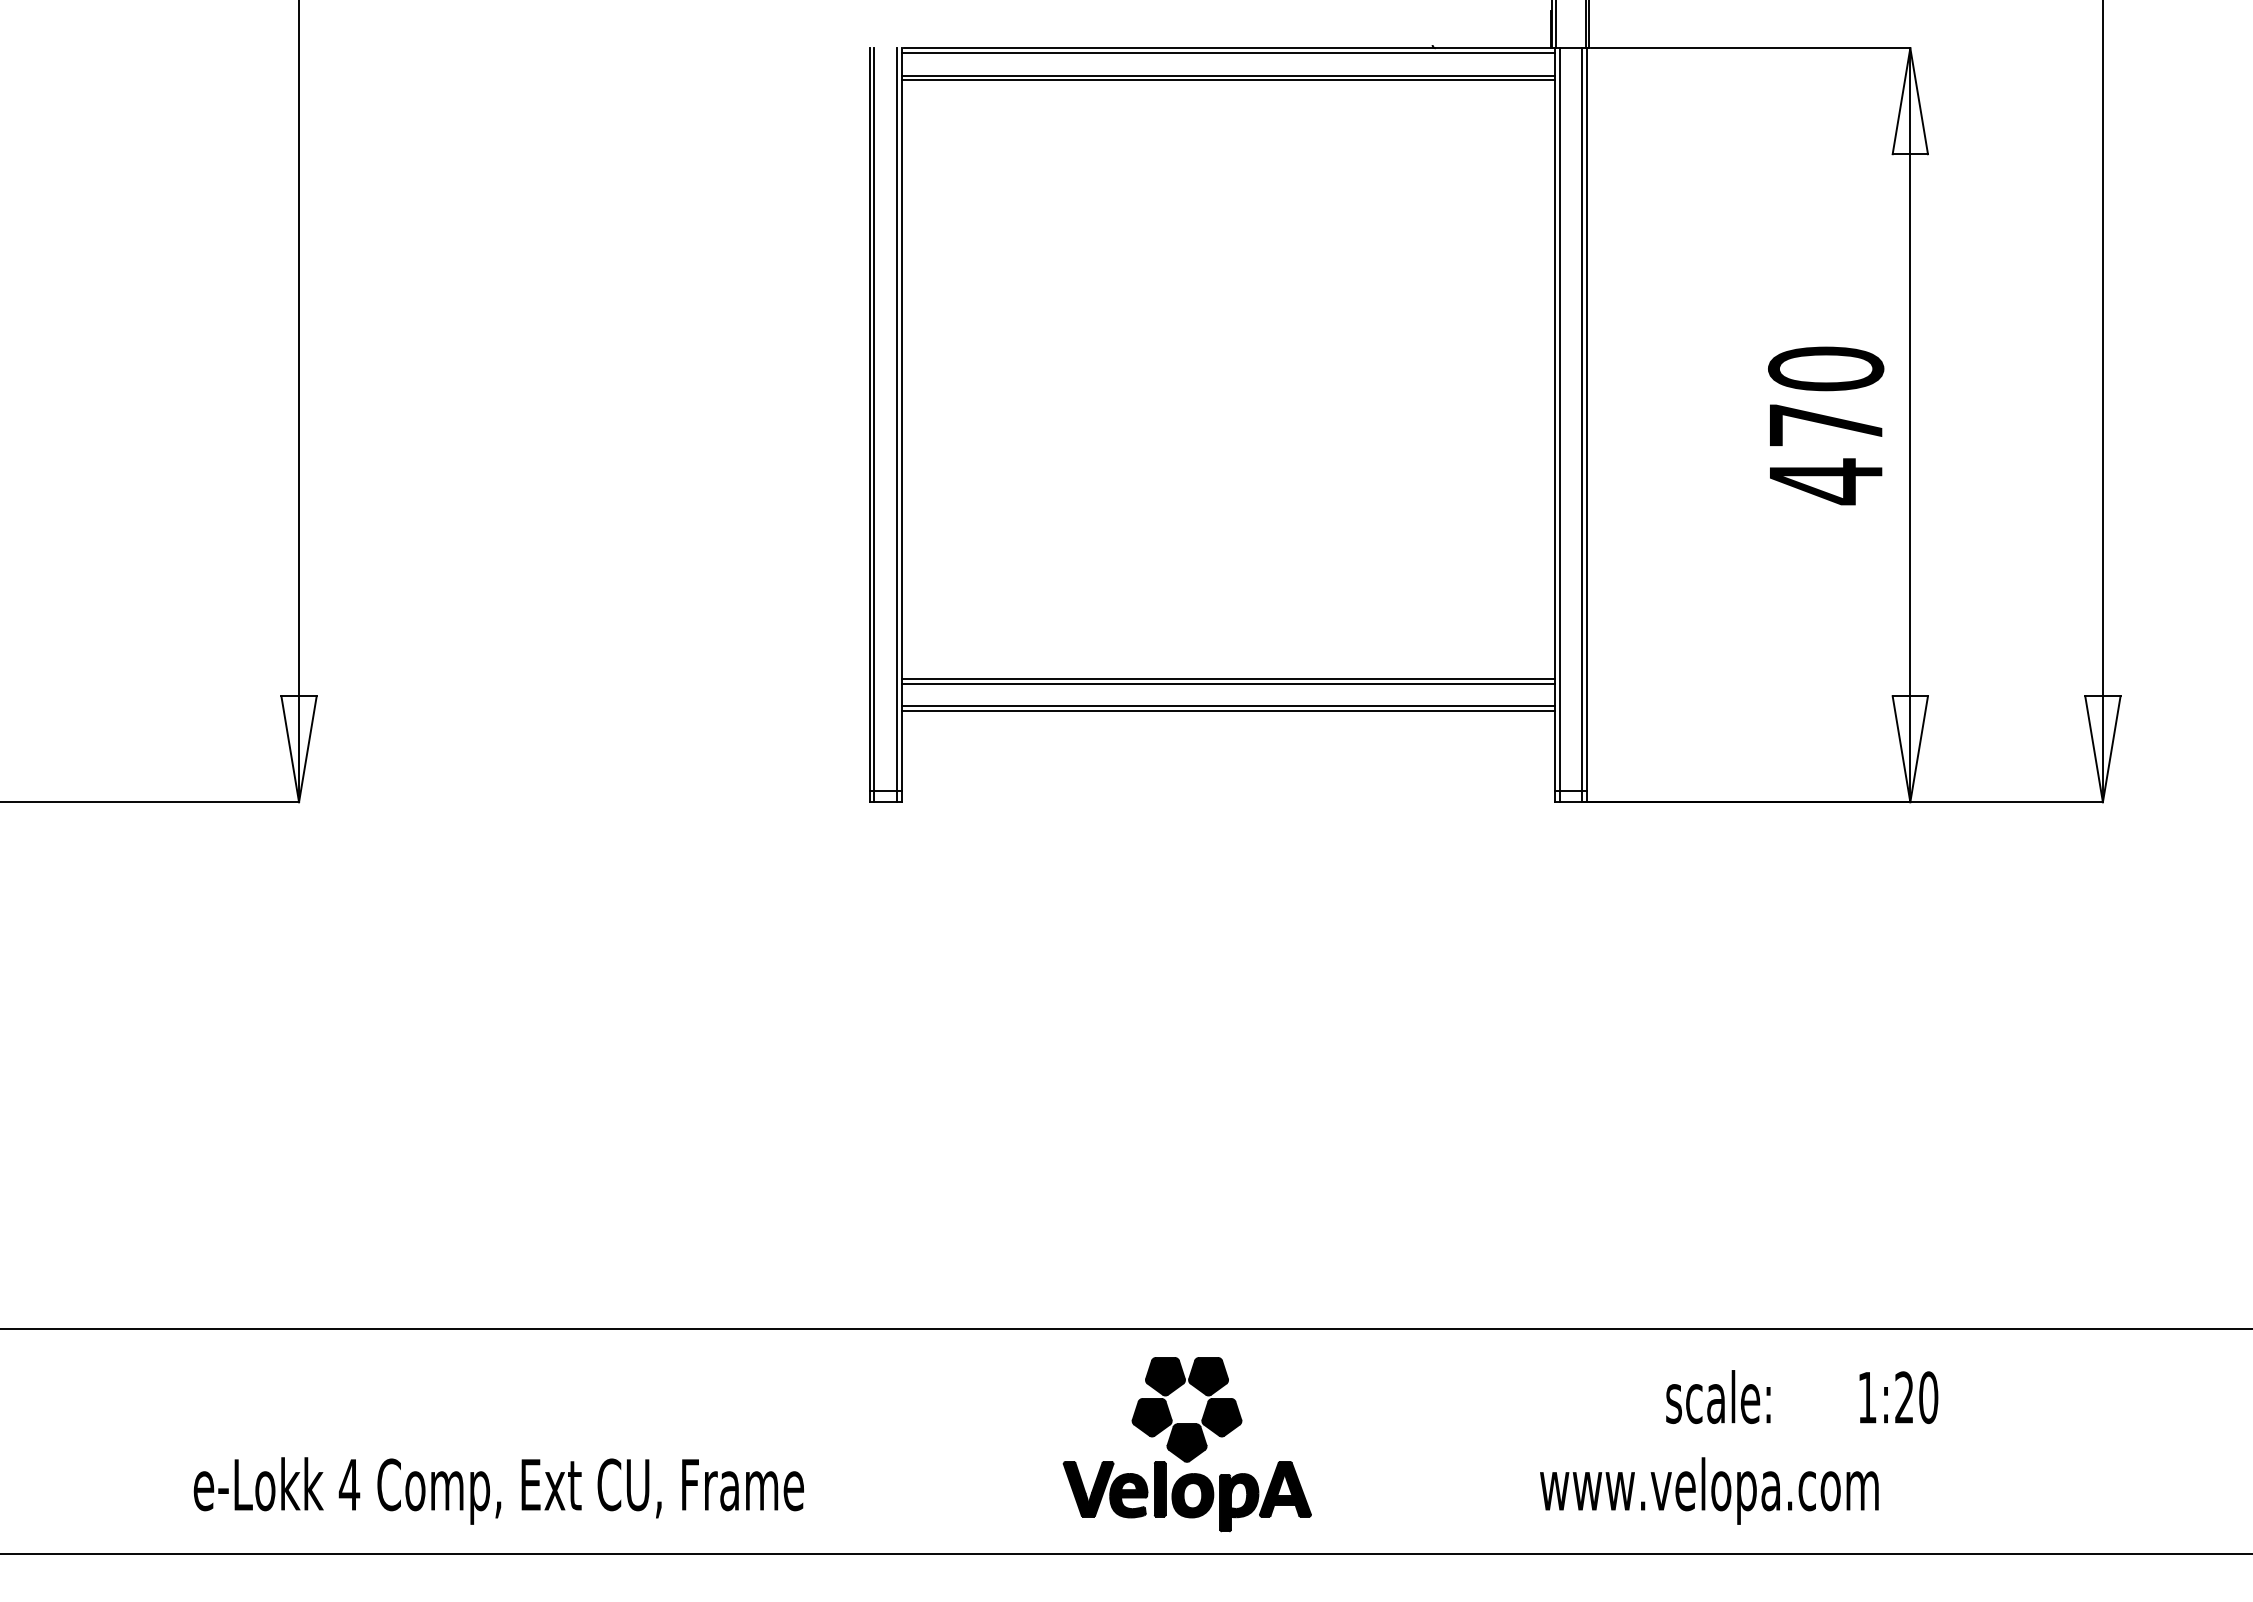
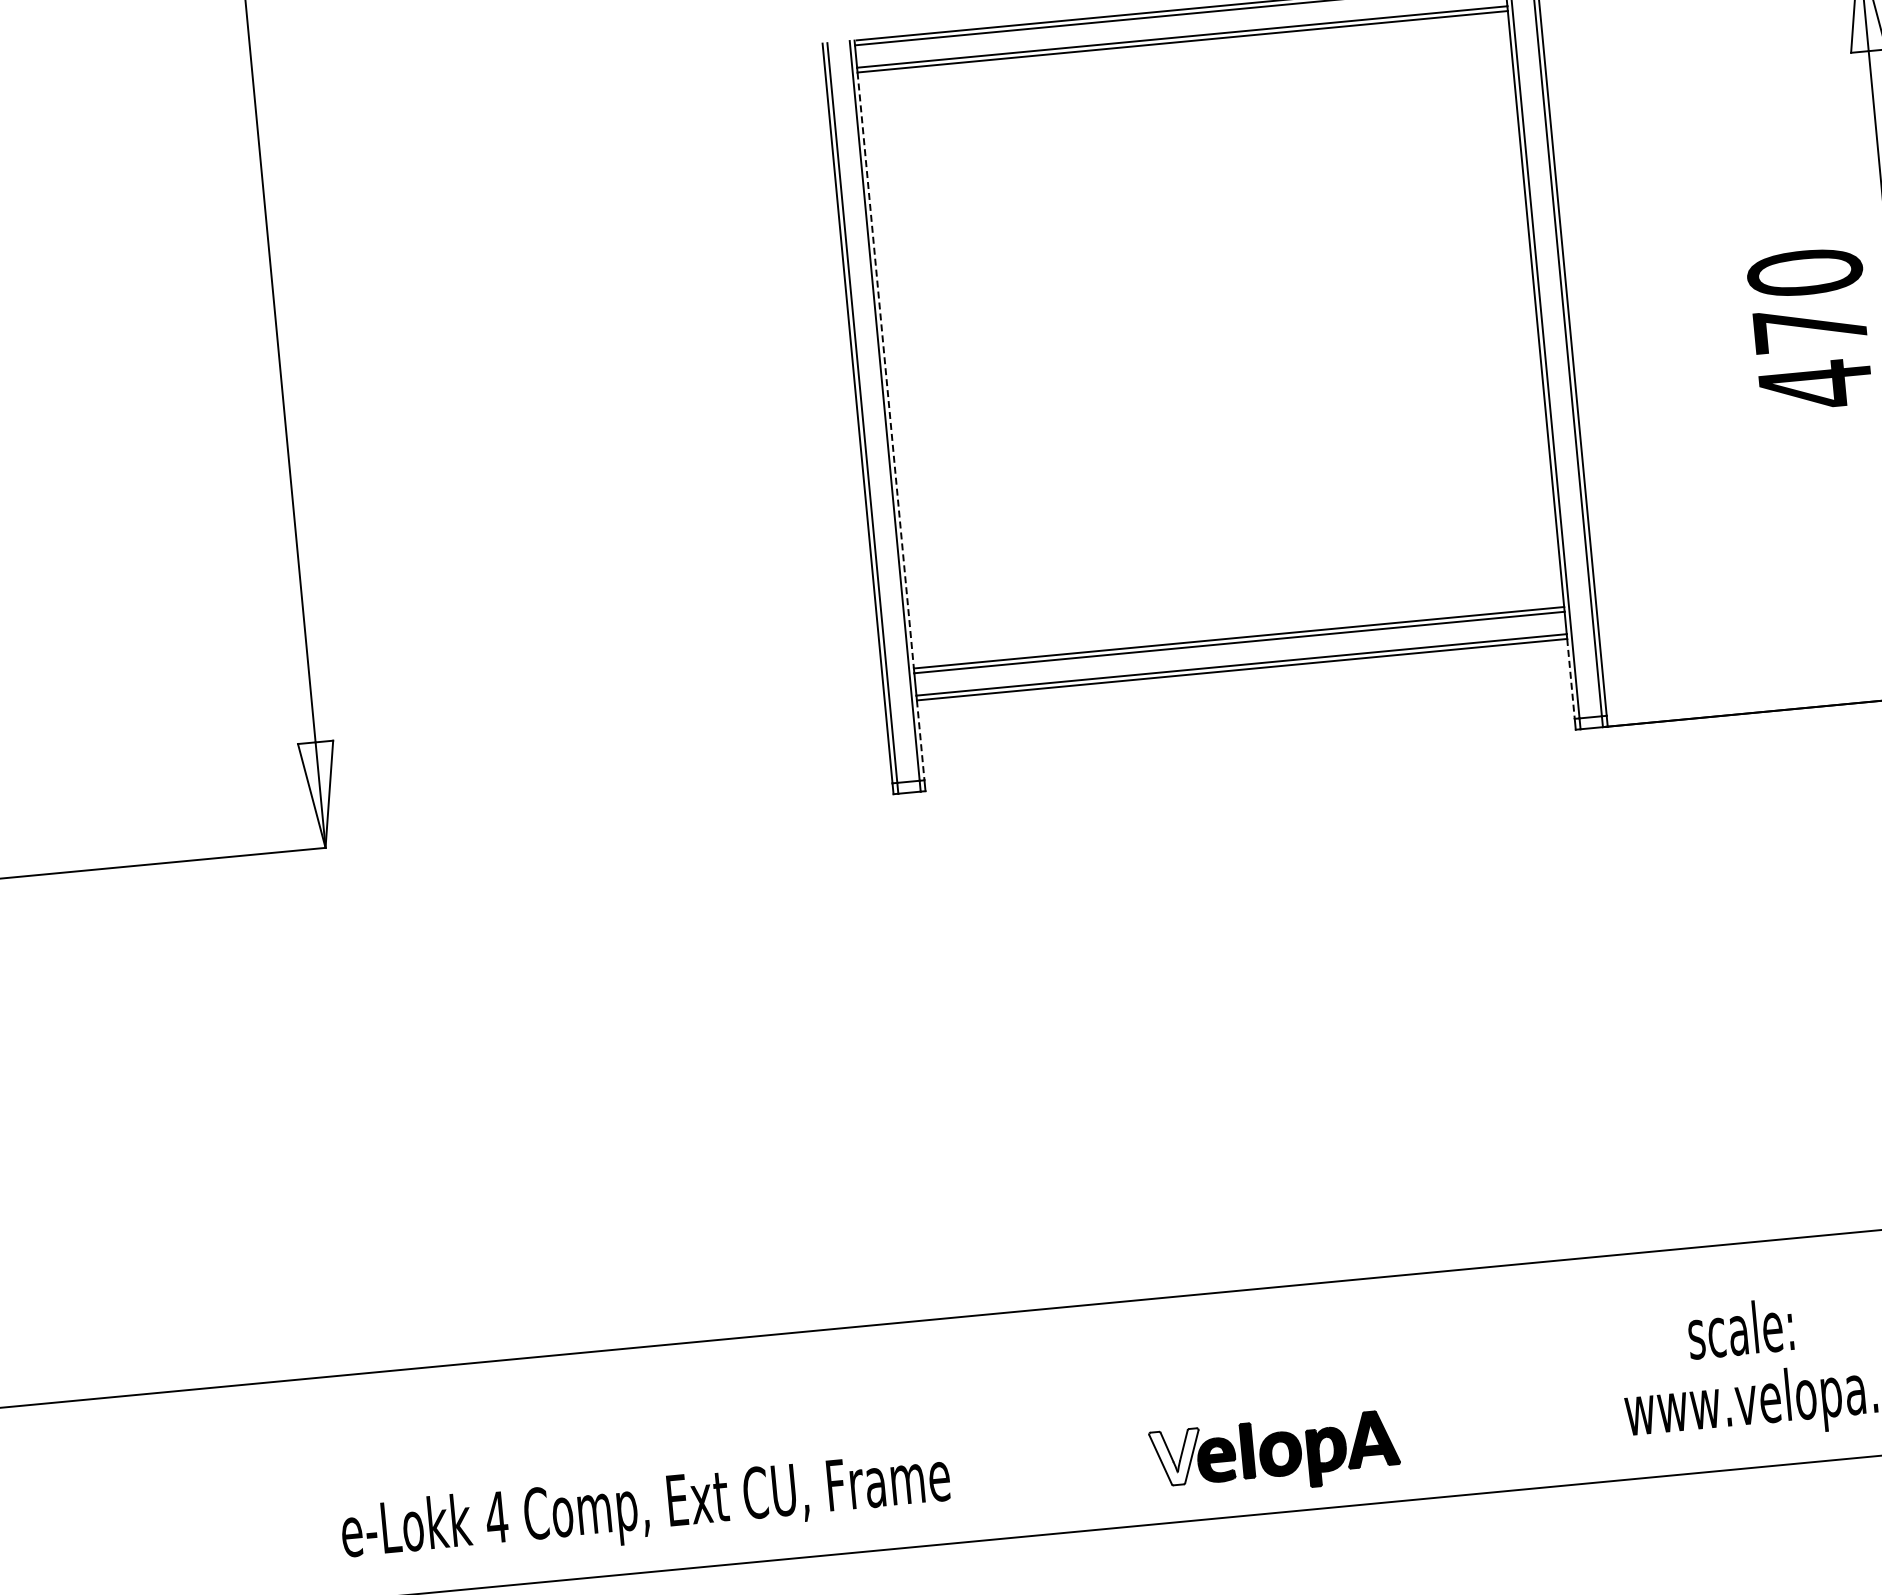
line: (901, 380) -> (885, 371), solid -> dashed
line: (901, 751) -> (920, 740), solid -> dashed
line: (1554, 751) -> (1570, 679), solid -> dashed
text: (1718, 1396) -> (1740, 1328), moved
part: (1186, 1423) -> (1267, 1382), removed
fill: (1088, 1489) -> (1176, 1457), removed
text: (498, 1490) -> (645, 1508), moved

